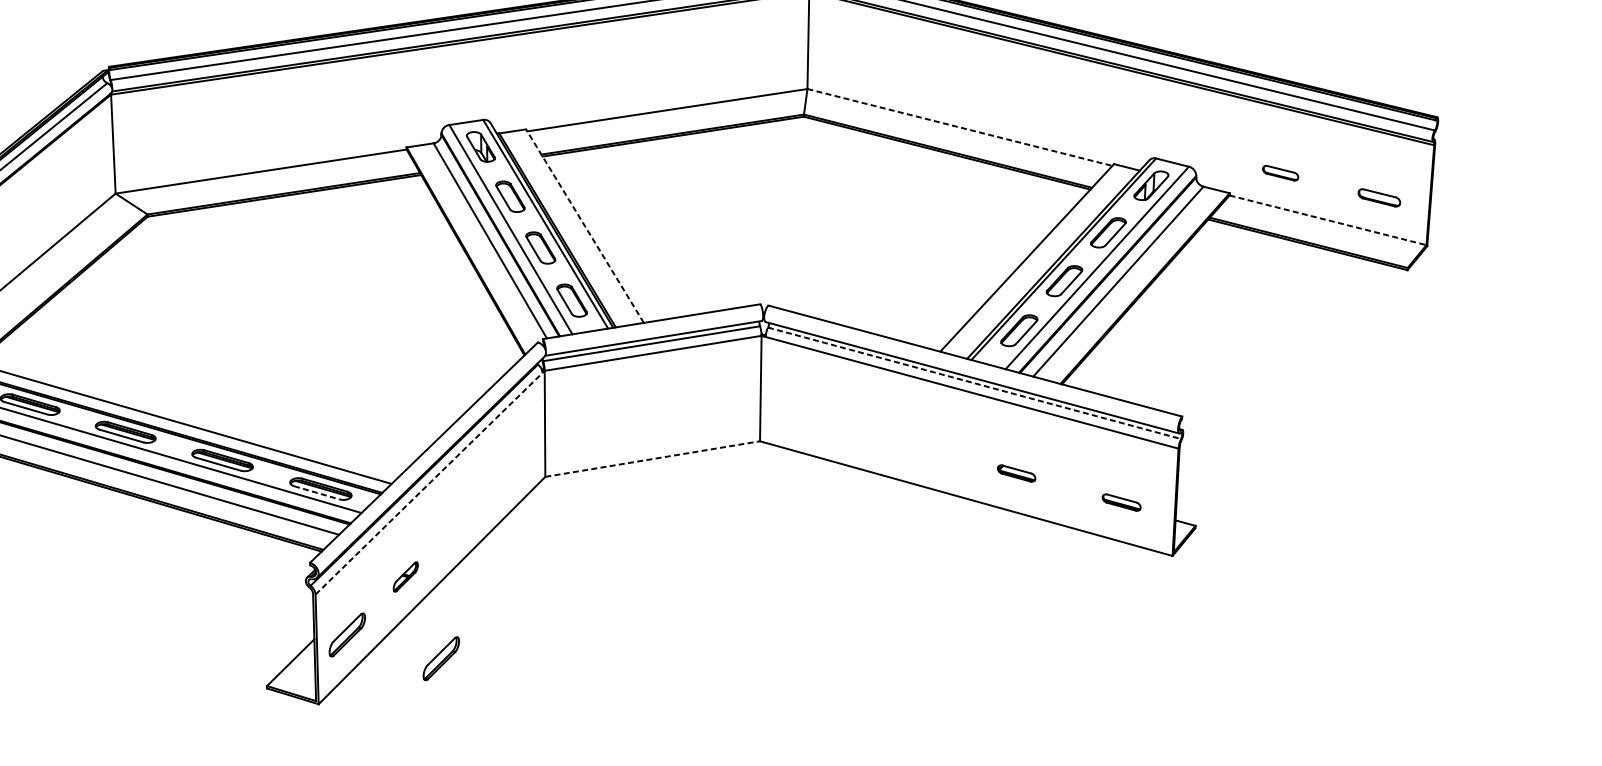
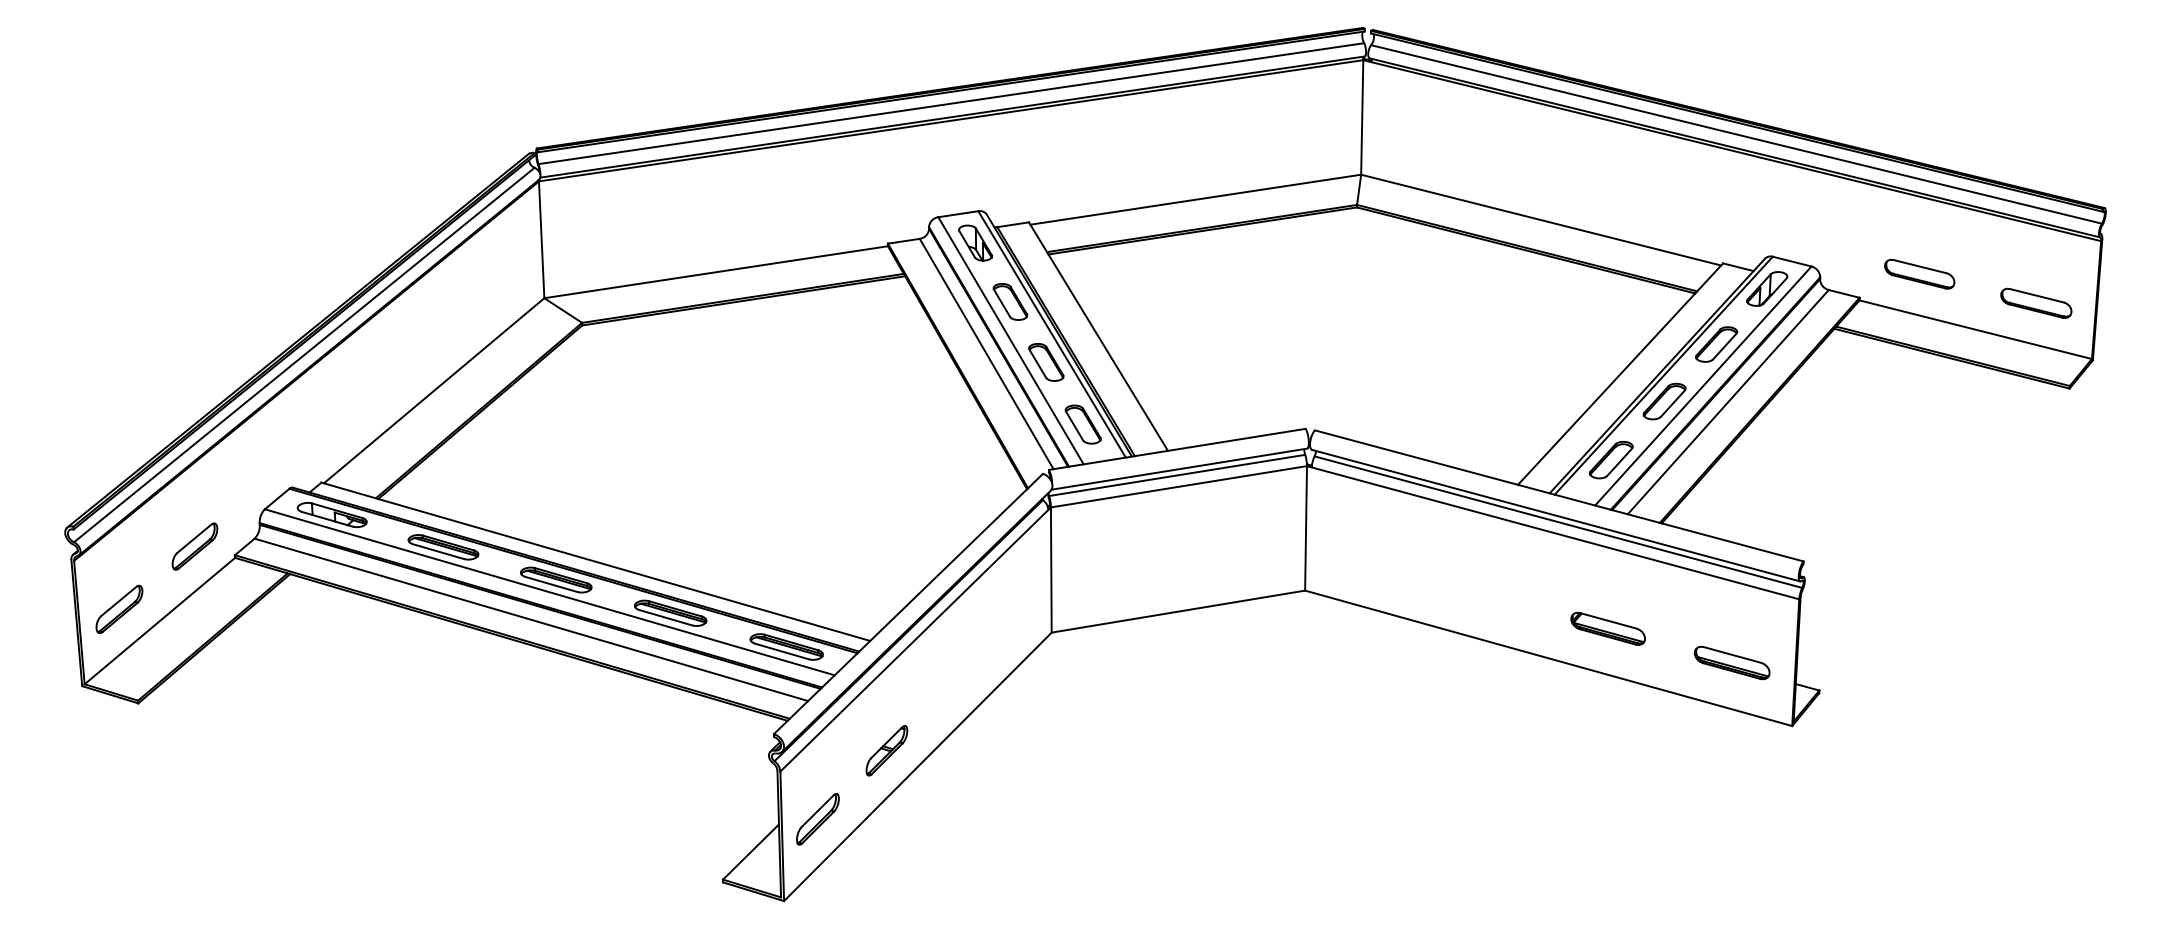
line: (960, 127) -> (1541, 220), dashed -> solid
part: (1280, 172) -> (1919, 273), size x1.67
part: (1379, 197) -> (2036, 302), size x1.43
line: (1327, 220) -> (1975, 329), dashed -> solid
line: (584, 226) -> (1098, 336), dashed -> solid
line: (974, 383) -> (1558, 522), dashed -> solid
line: (652, 458) -> (1178, 611), dashed -> solid
part: (1016, 473) -> (1607, 628), size x1.67
line: (430, 482) -> (916, 639), dashed -> solid
line: (317, 492) -> (782, 651), dashed -> solid
part: (1121, 502) -> (1731, 662), size x1.67
part: (405, 576) -> (886, 750), size x1.43
part: (441, 658) -> (928, 847), removed

